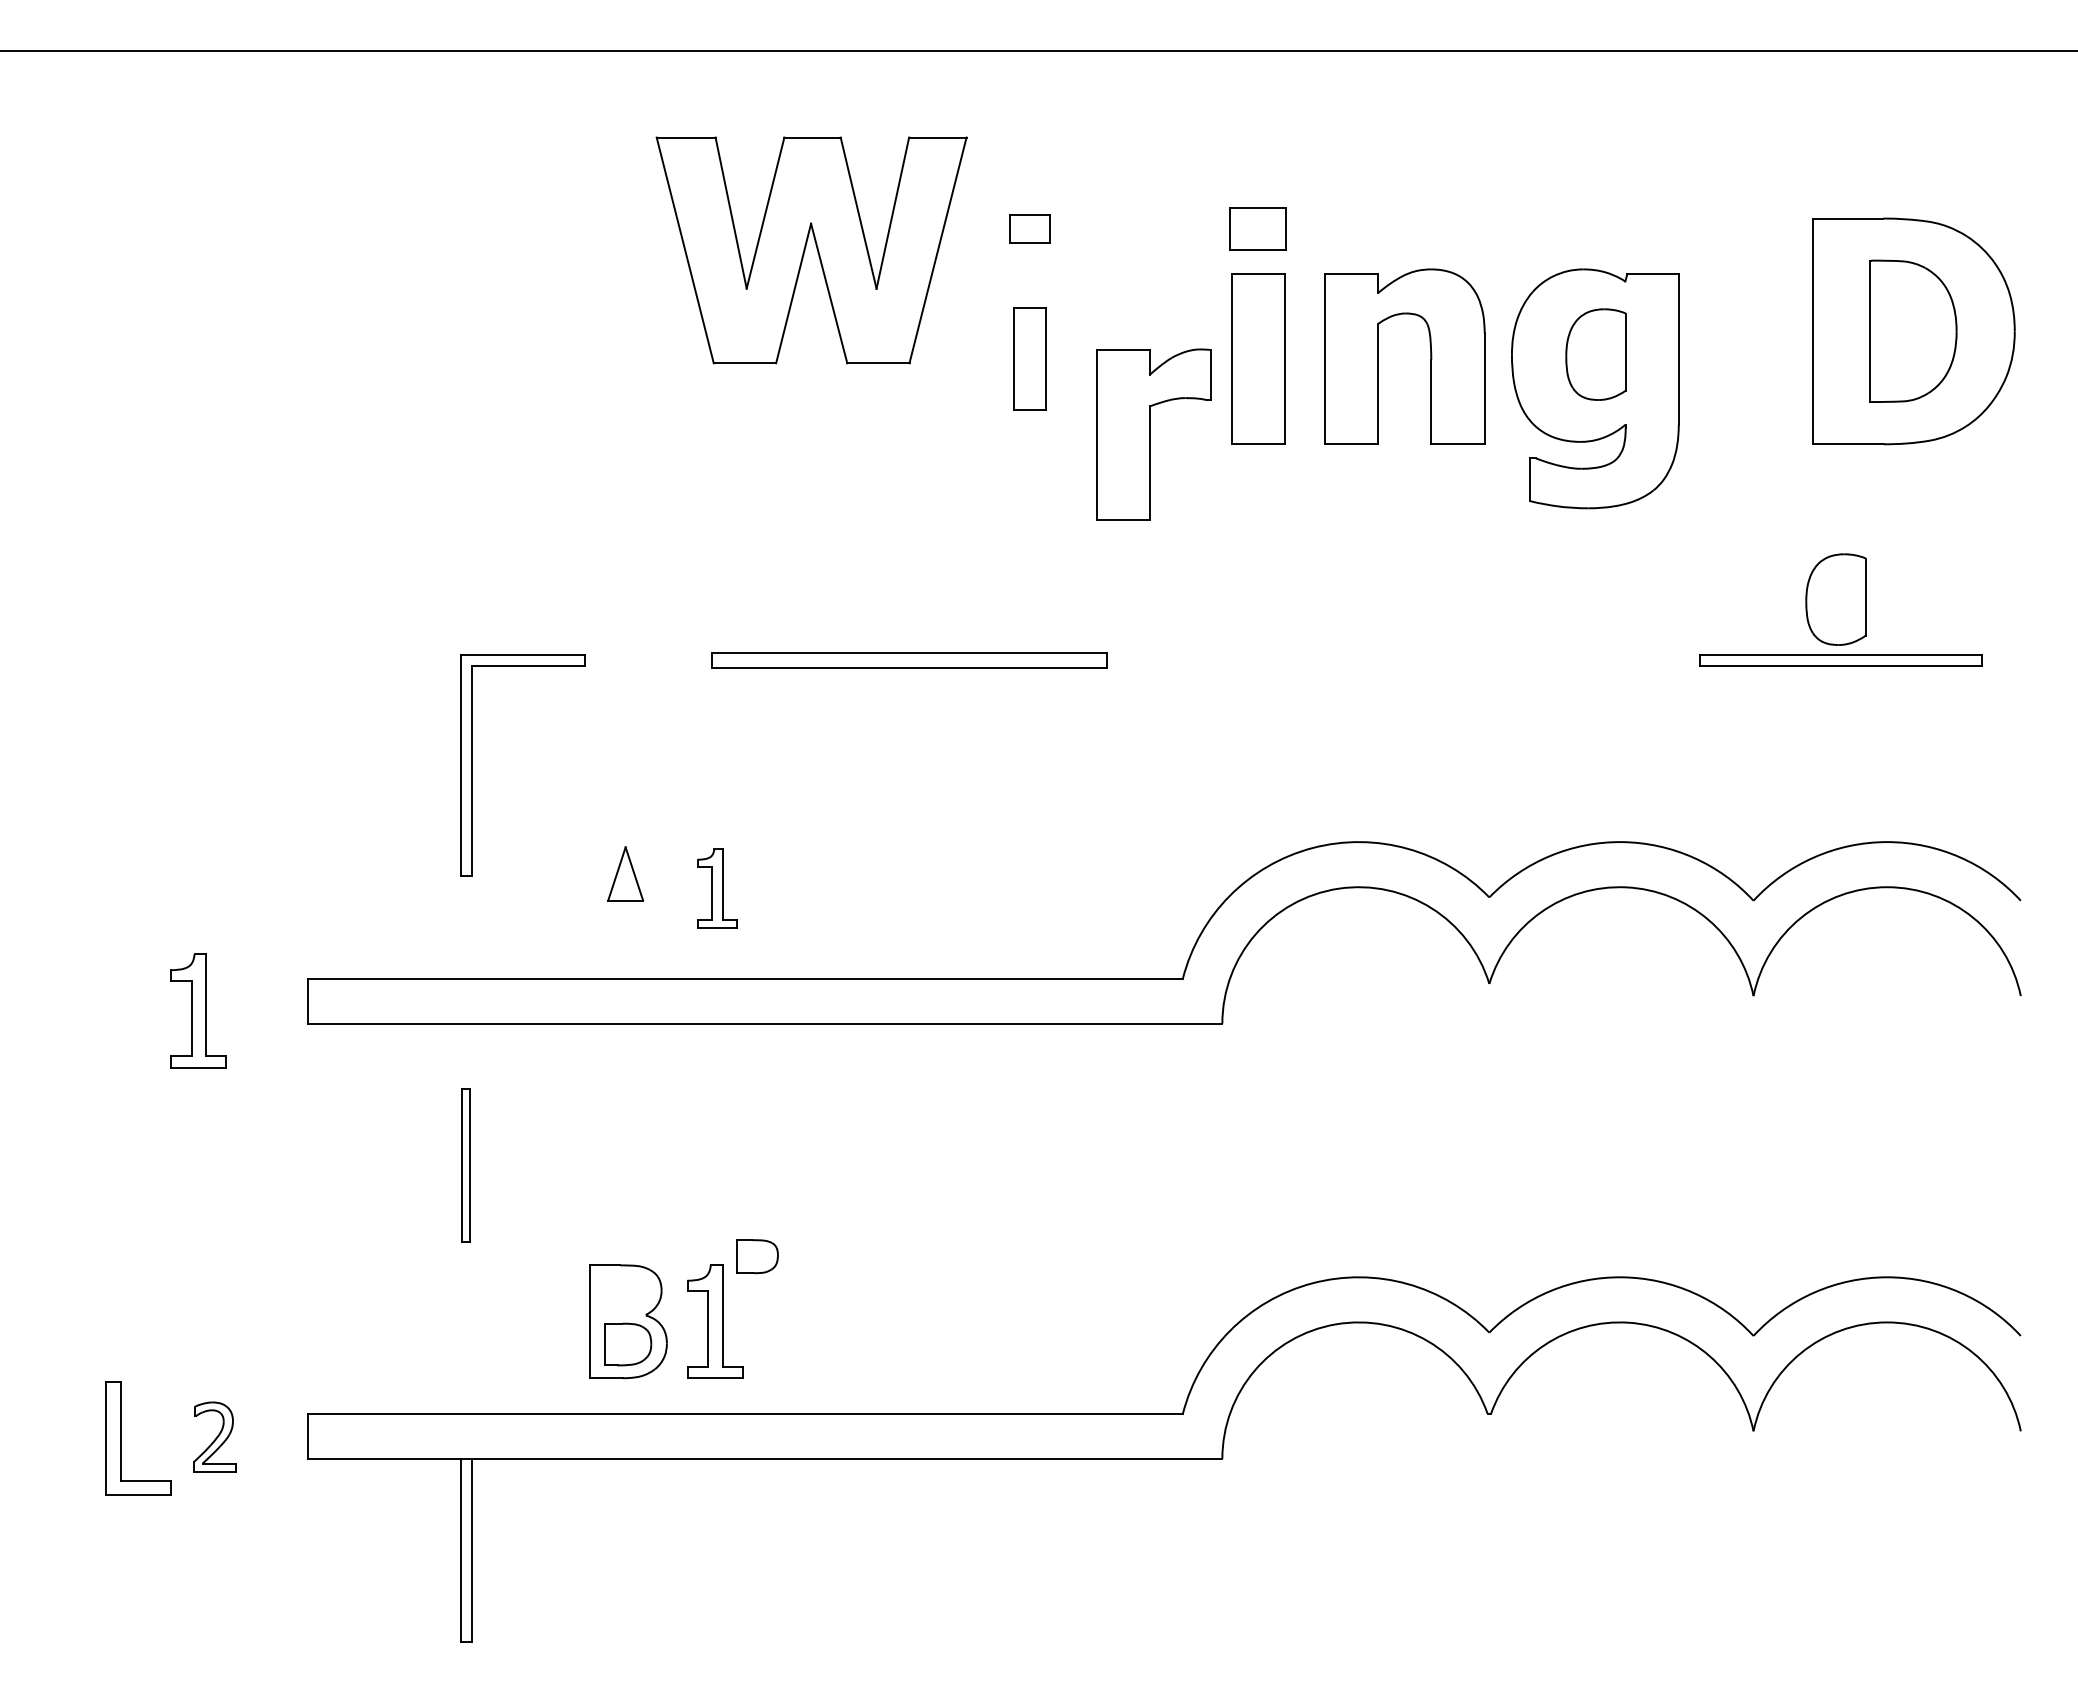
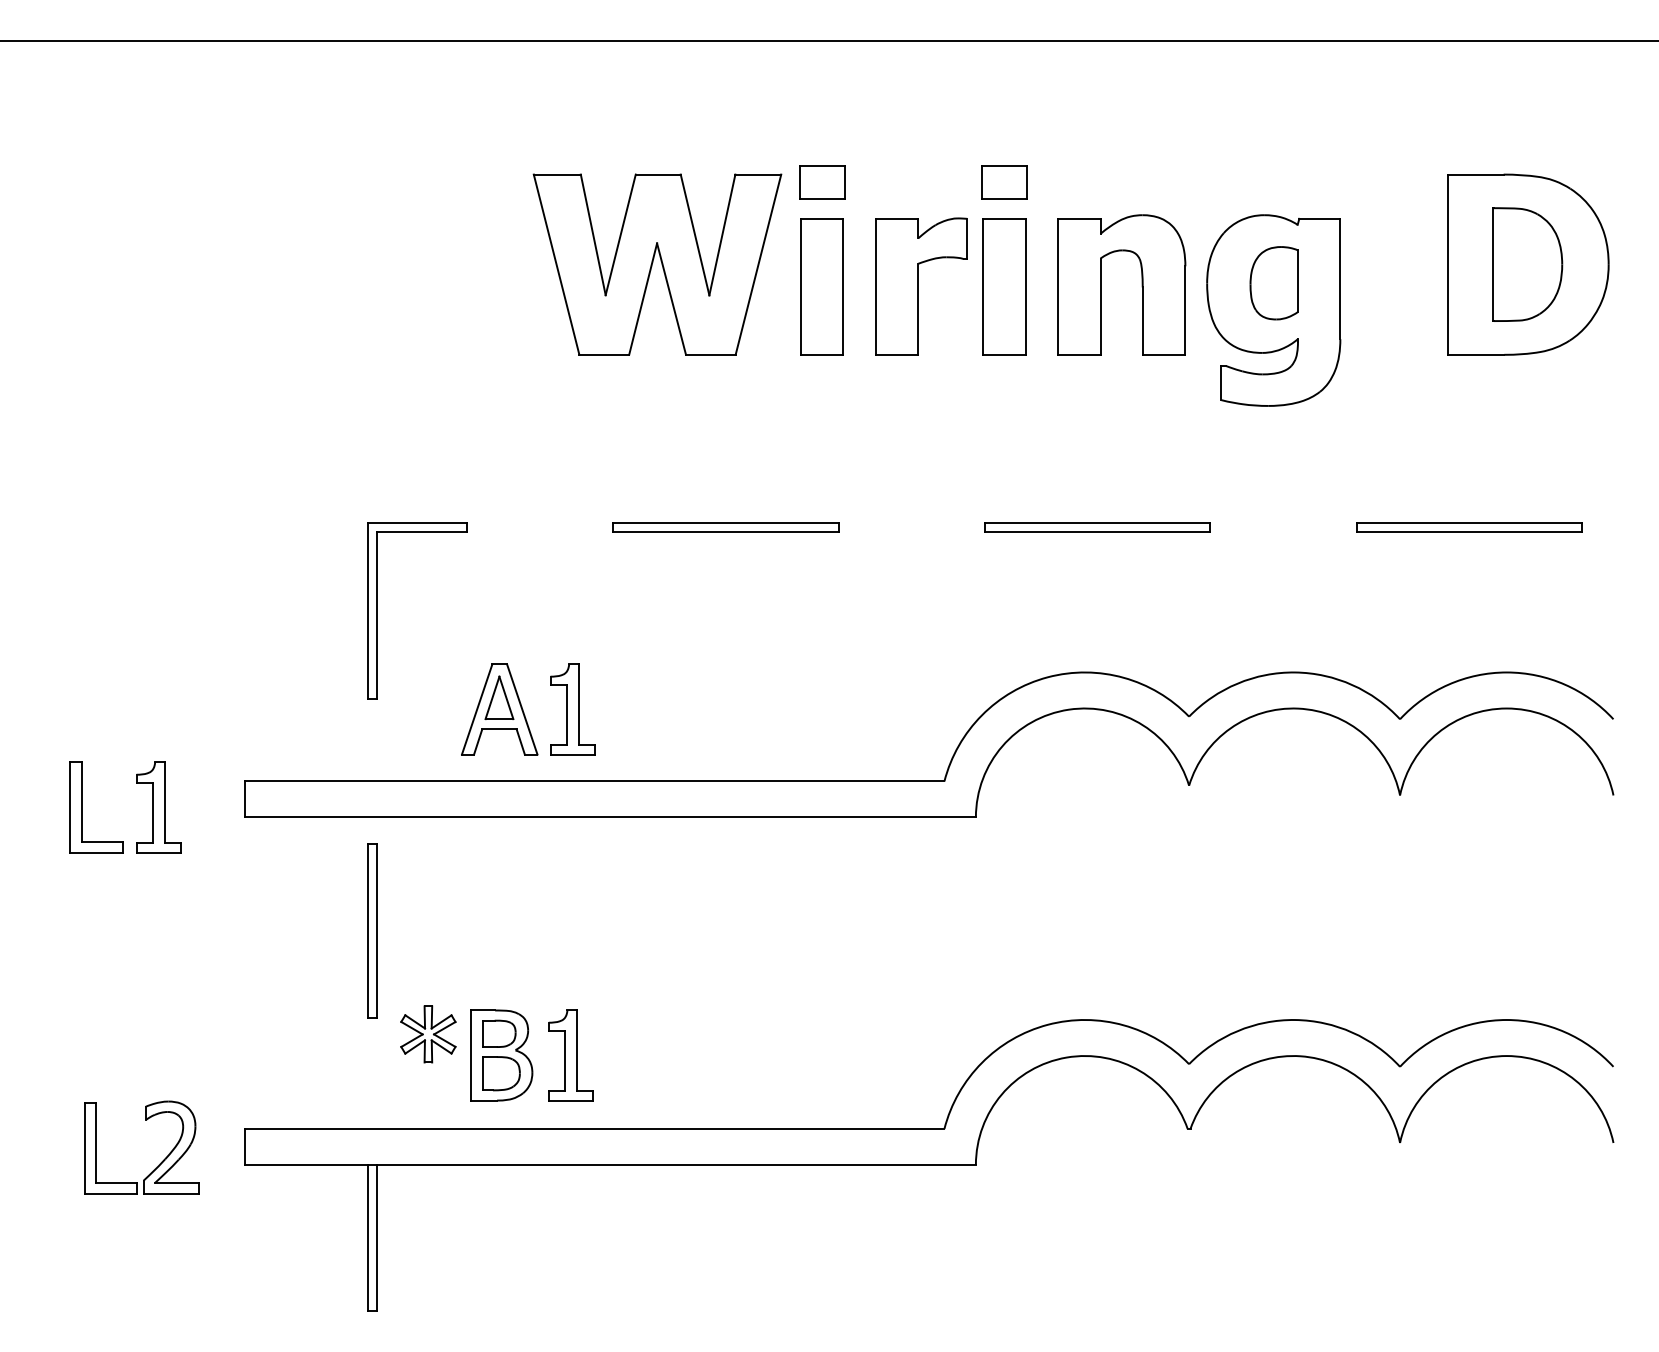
part: (1029, 228) -> (821, 182), size x1.43
part: (811, 250) -> (657, 264), moved
part: (1029, 358) -> (821, 286), size x1.67
part: (1153, 434) -> (920, 286), moved
part: (1835, 599) -> (1465, 478), removed
part: (908, 660) -> (725, 527), size x0.71
part: (1374, 660) -> (1097, 527), added
part: (625, 888) -> (499, 709), added
part: (717, 888) -> (572, 709), size x1.43
part: (103, 1011) -> (82, 807), added
part: (466, 1165) -> (372, 930), size x1.43
part: (757, 1256) -> (499, 1033), moved
part: (536, 1295) -> (428, 1034), added
part: (214, 1436) -> (171, 1147), size x1.67

